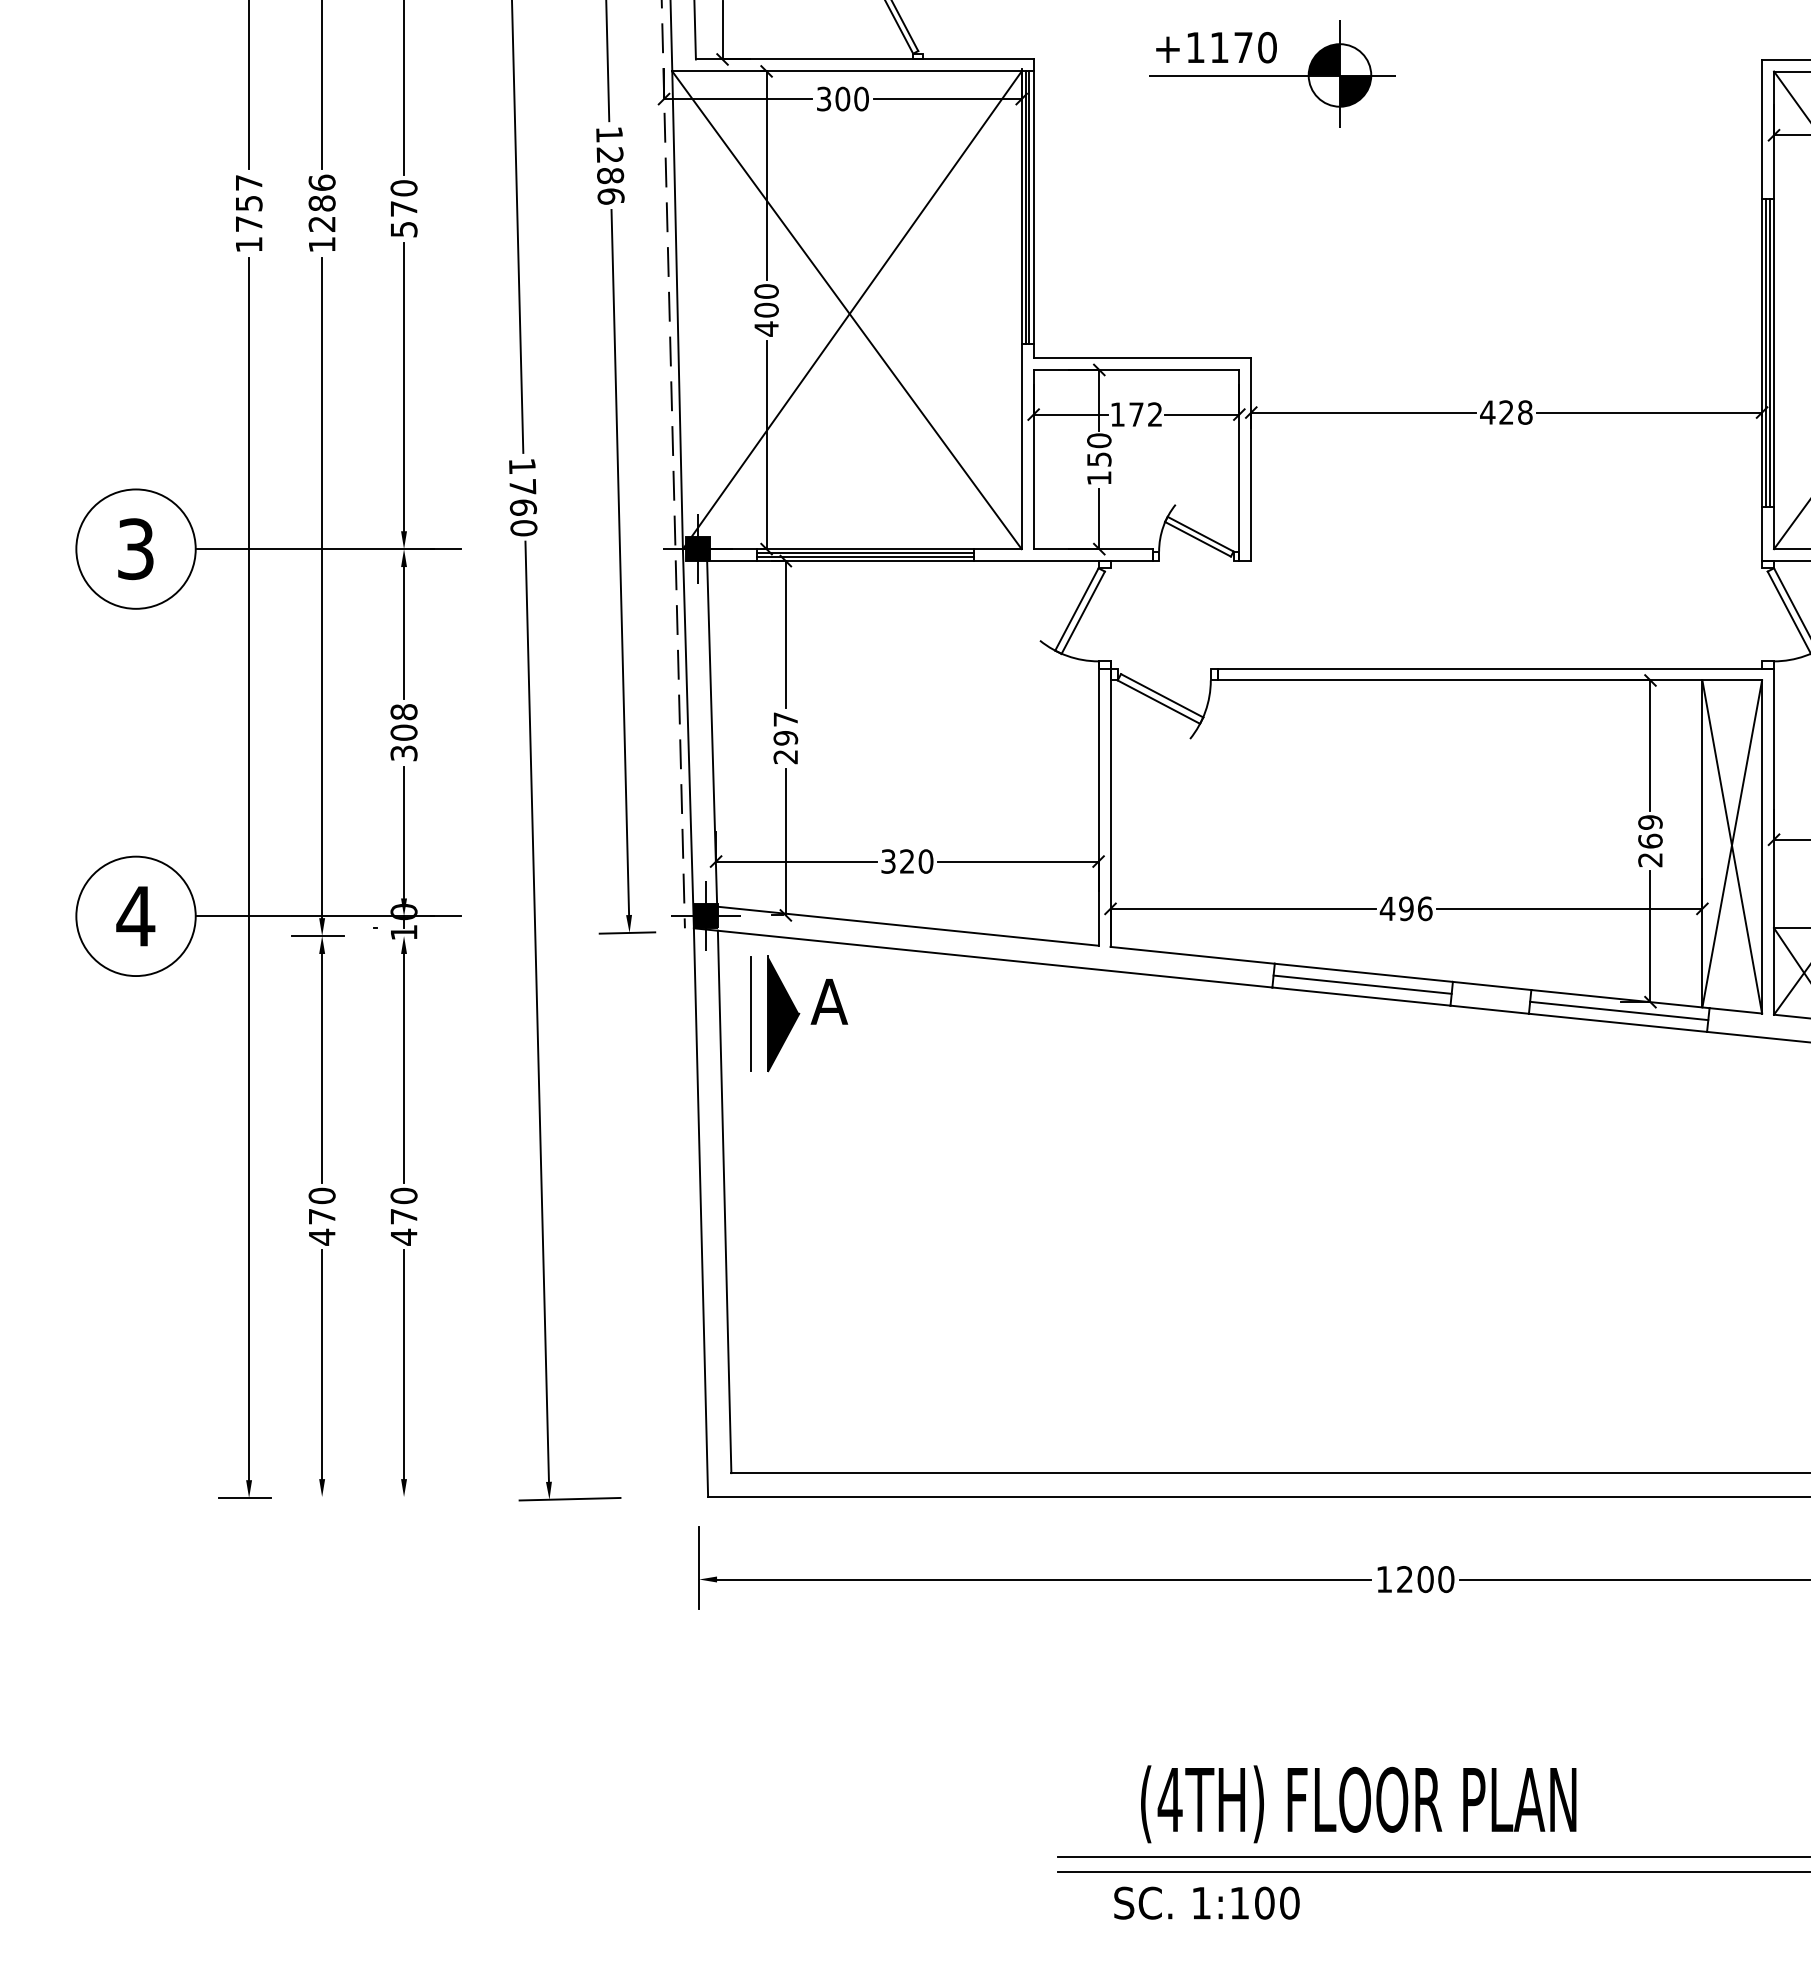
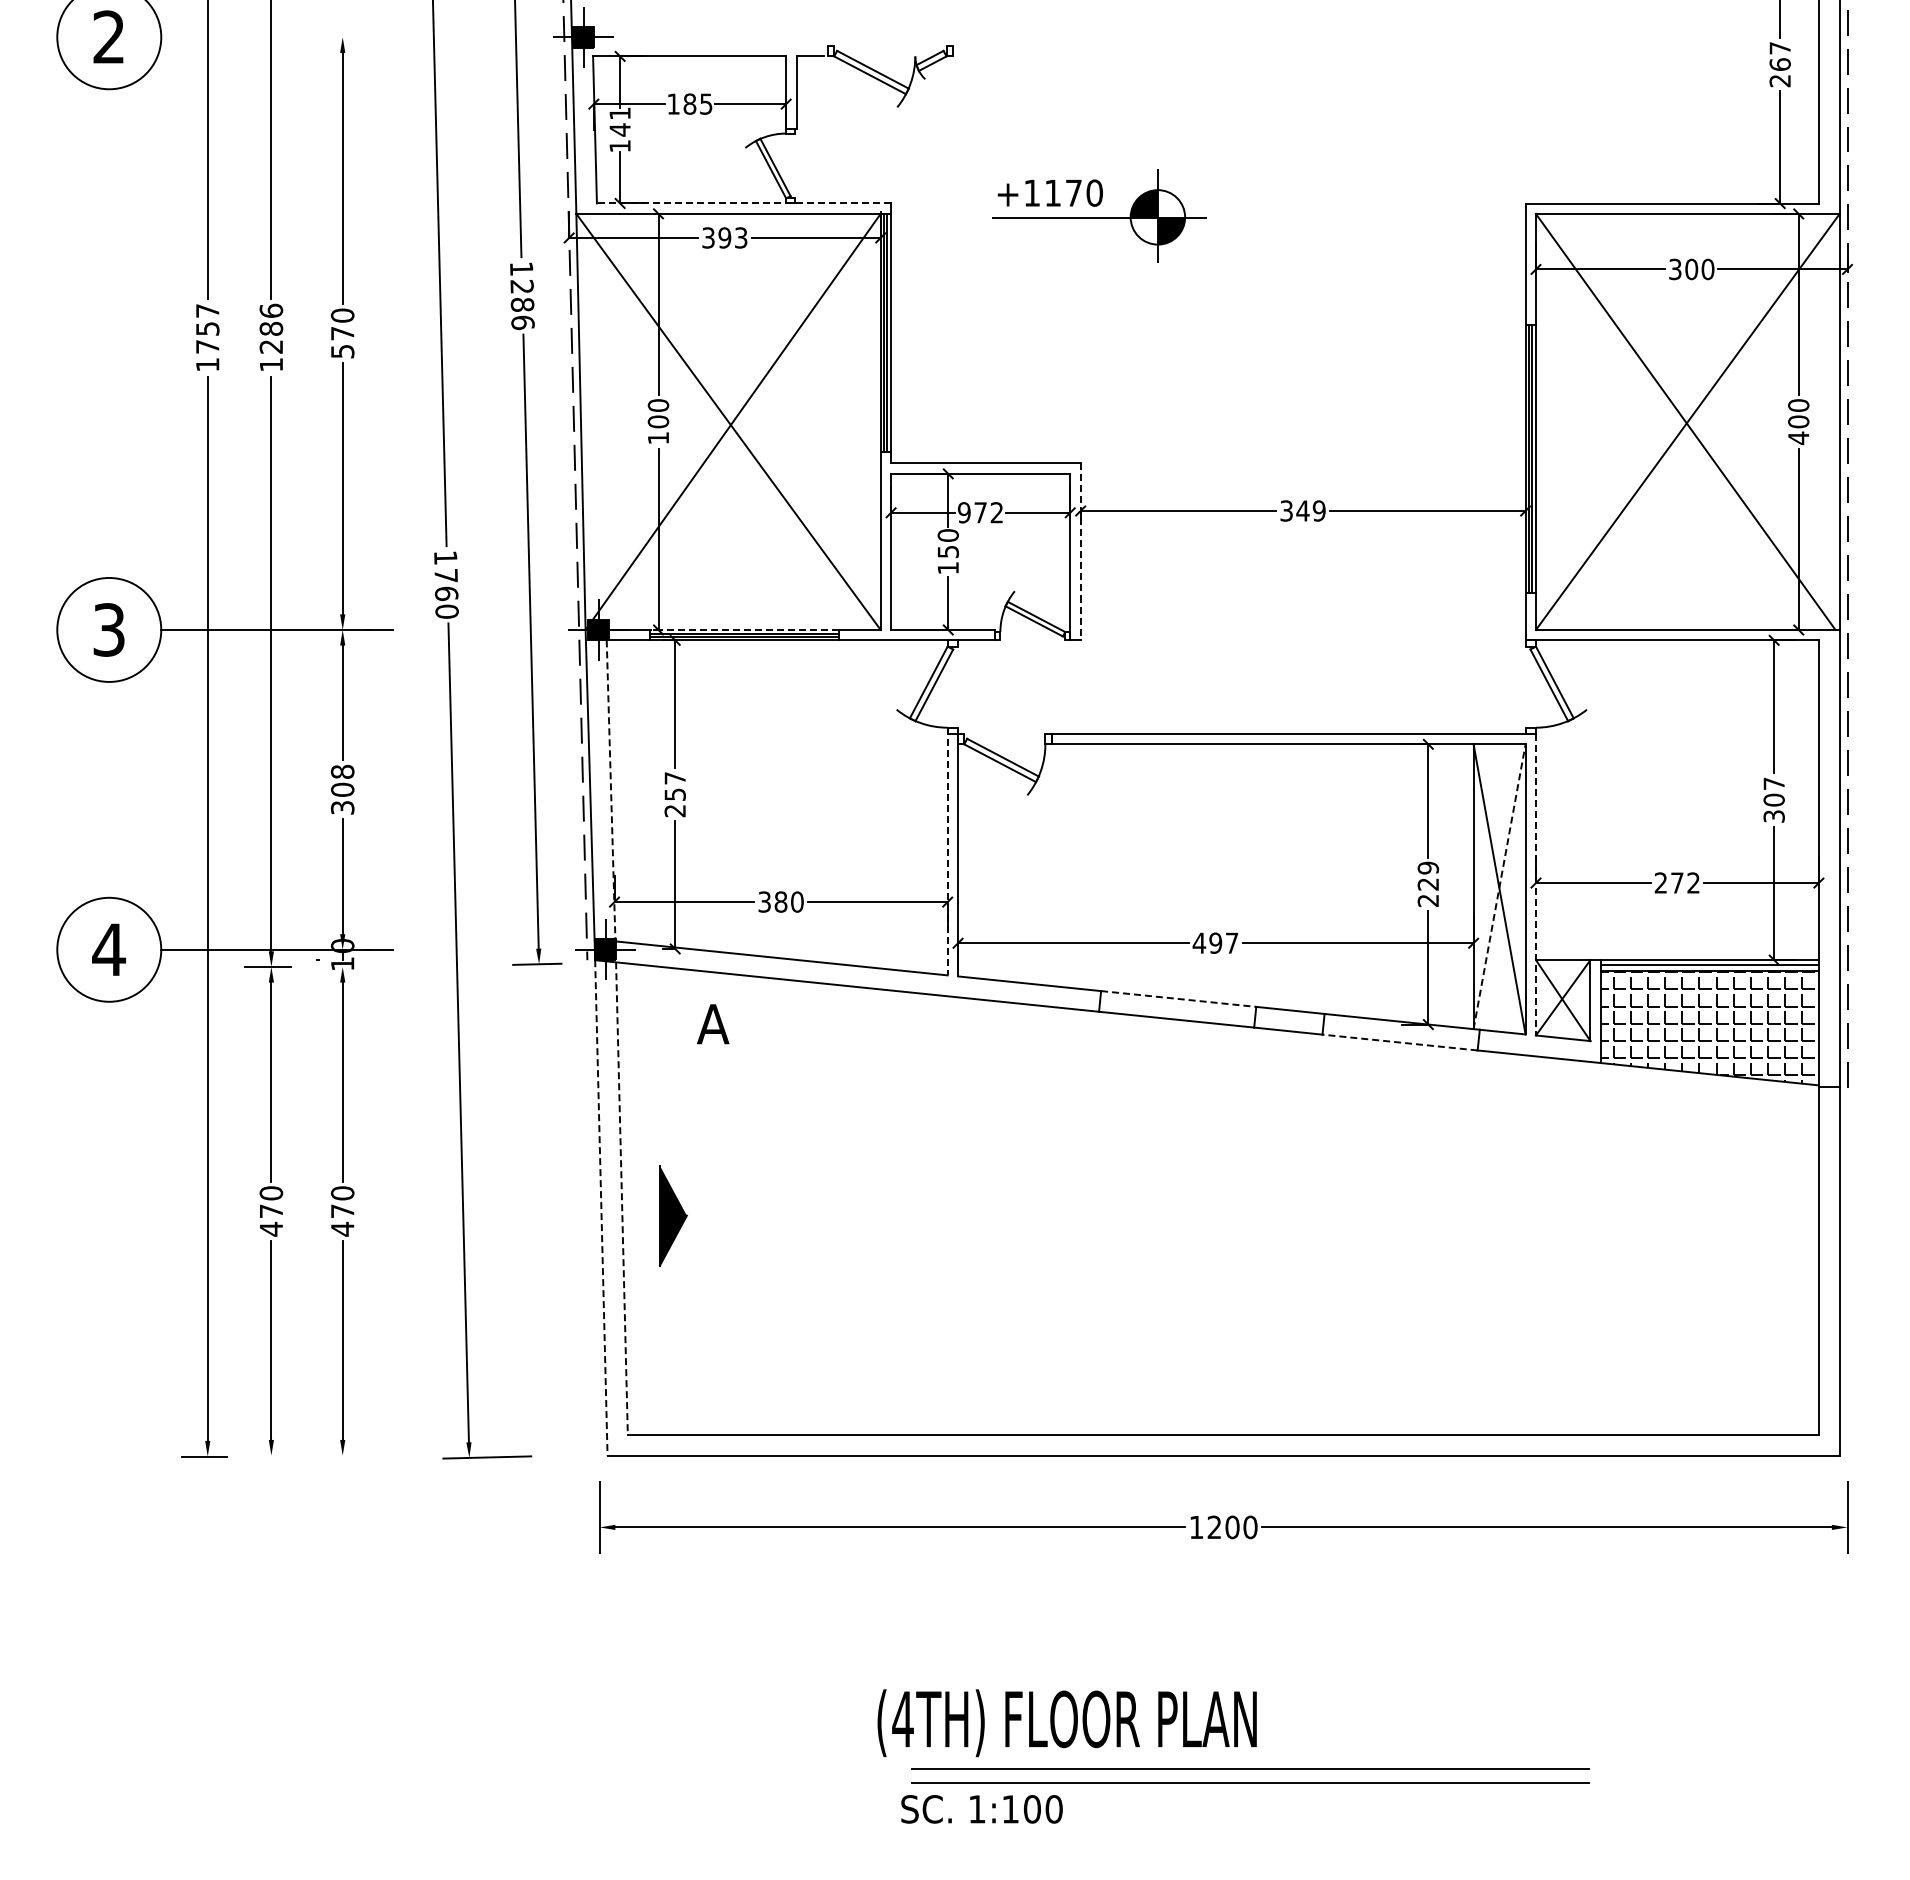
line: (864, 59) -> (743, 203), solid -> dashed
text: (851, 98) -> (732, 237), 300 -> 393
text: (766, 329) -> (658, 438), 400 -> 100
text: (1505, 411) -> (1302, 510), 428 -> 349
text: (1116, 414) -> (963, 512), 172 -> 972
line: (1251, 460) -> (1080, 552), solid -> dashed
line: (865, 548) -> (744, 629), solid -> dashed
line: (712, 733) -> (611, 790), solid -> dashed
text: (784, 738) -> (674, 794), 297 -> 257
line: (1098, 803) -> (947, 851), solid -> dashed
text: (1650, 840) -> (1428, 883), 269 -> 229
line: (1773, 841) -> (1535, 884), solid -> dashed
line: (1732, 843) -> (1499, 886), solid -> dashed
text: (906, 860) -> (780, 901), 320 -> 380
text: (1424, 907) -> (1231, 942), 496 -> 497
line: (1363, 972) -> (1178, 998), solid -> dashed
line: (1362, 984) -> (1177, 1009), removed
line: (1618, 1011) -> (1400, 1032), removed
line: (750, 1013) -> (644, 1034), removed
part: (782, 1013) -> (672, 1215), moved
line: (1618, 1022) -> (1400, 1042), solid -> dashed
line: (724, 1203) -> (621, 1199), solid -> dashed
line: (701, 1212) -> (601, 1207), solid -> dashed
text: (1357, 1804) -> (1066, 1723), moved
text: (1206, 1903) -> (981, 1809), moved

